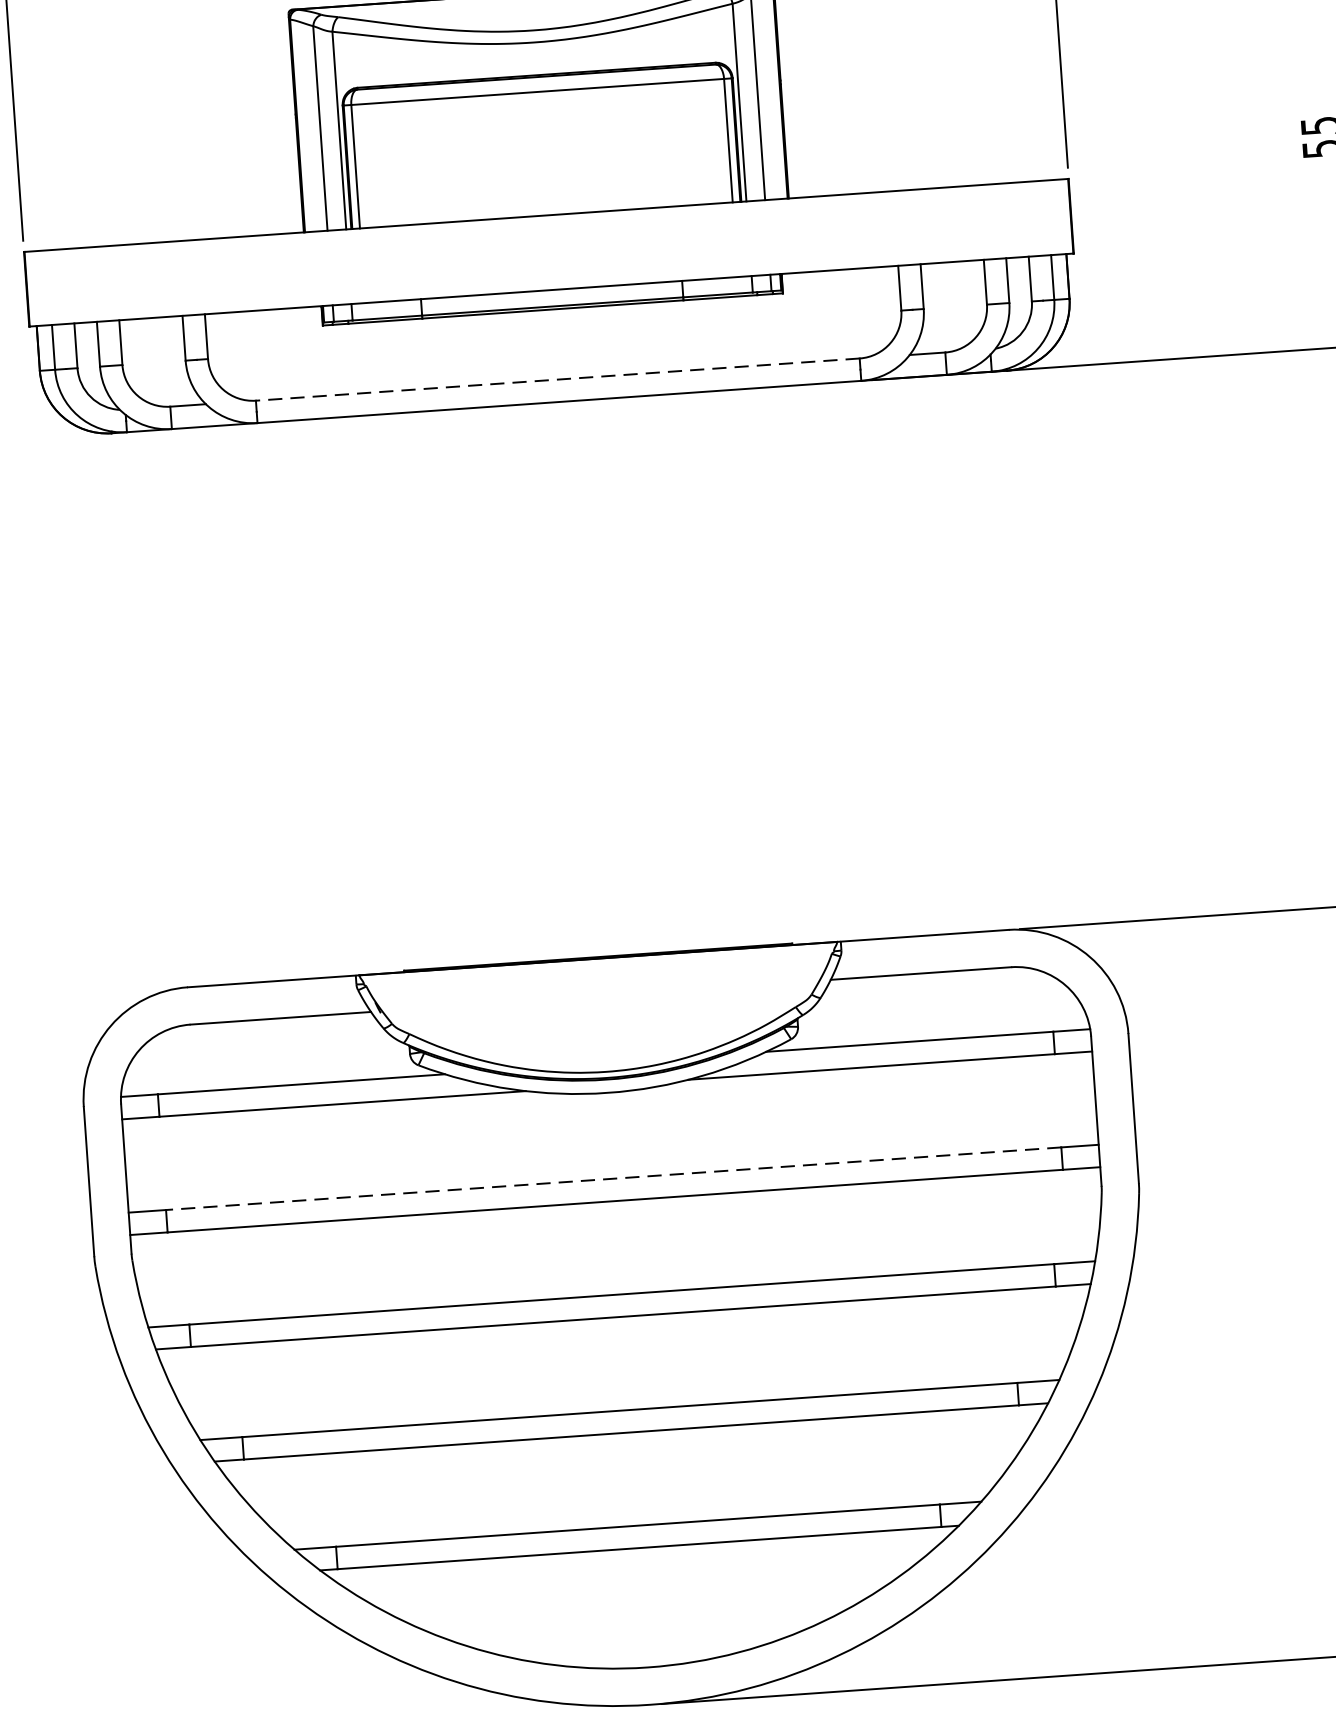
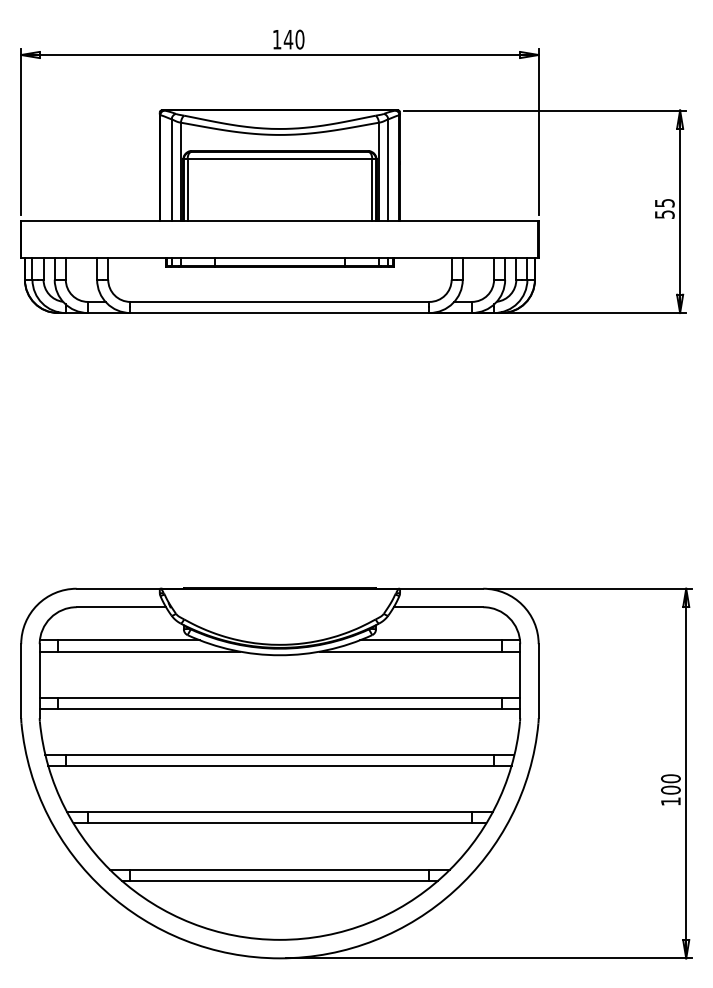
line: (556, 378) -> (279, 301), dashed -> solid
line: (612, 1178) -> (279, 697), dashed -> solid

